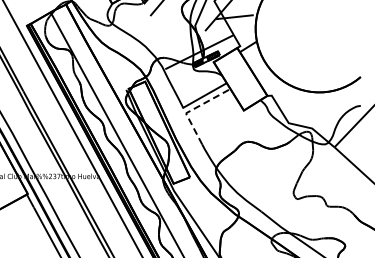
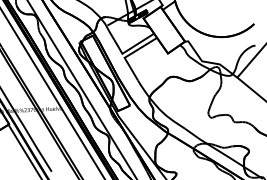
line: (192, 109) -> (129, 54), dashed -> solid

